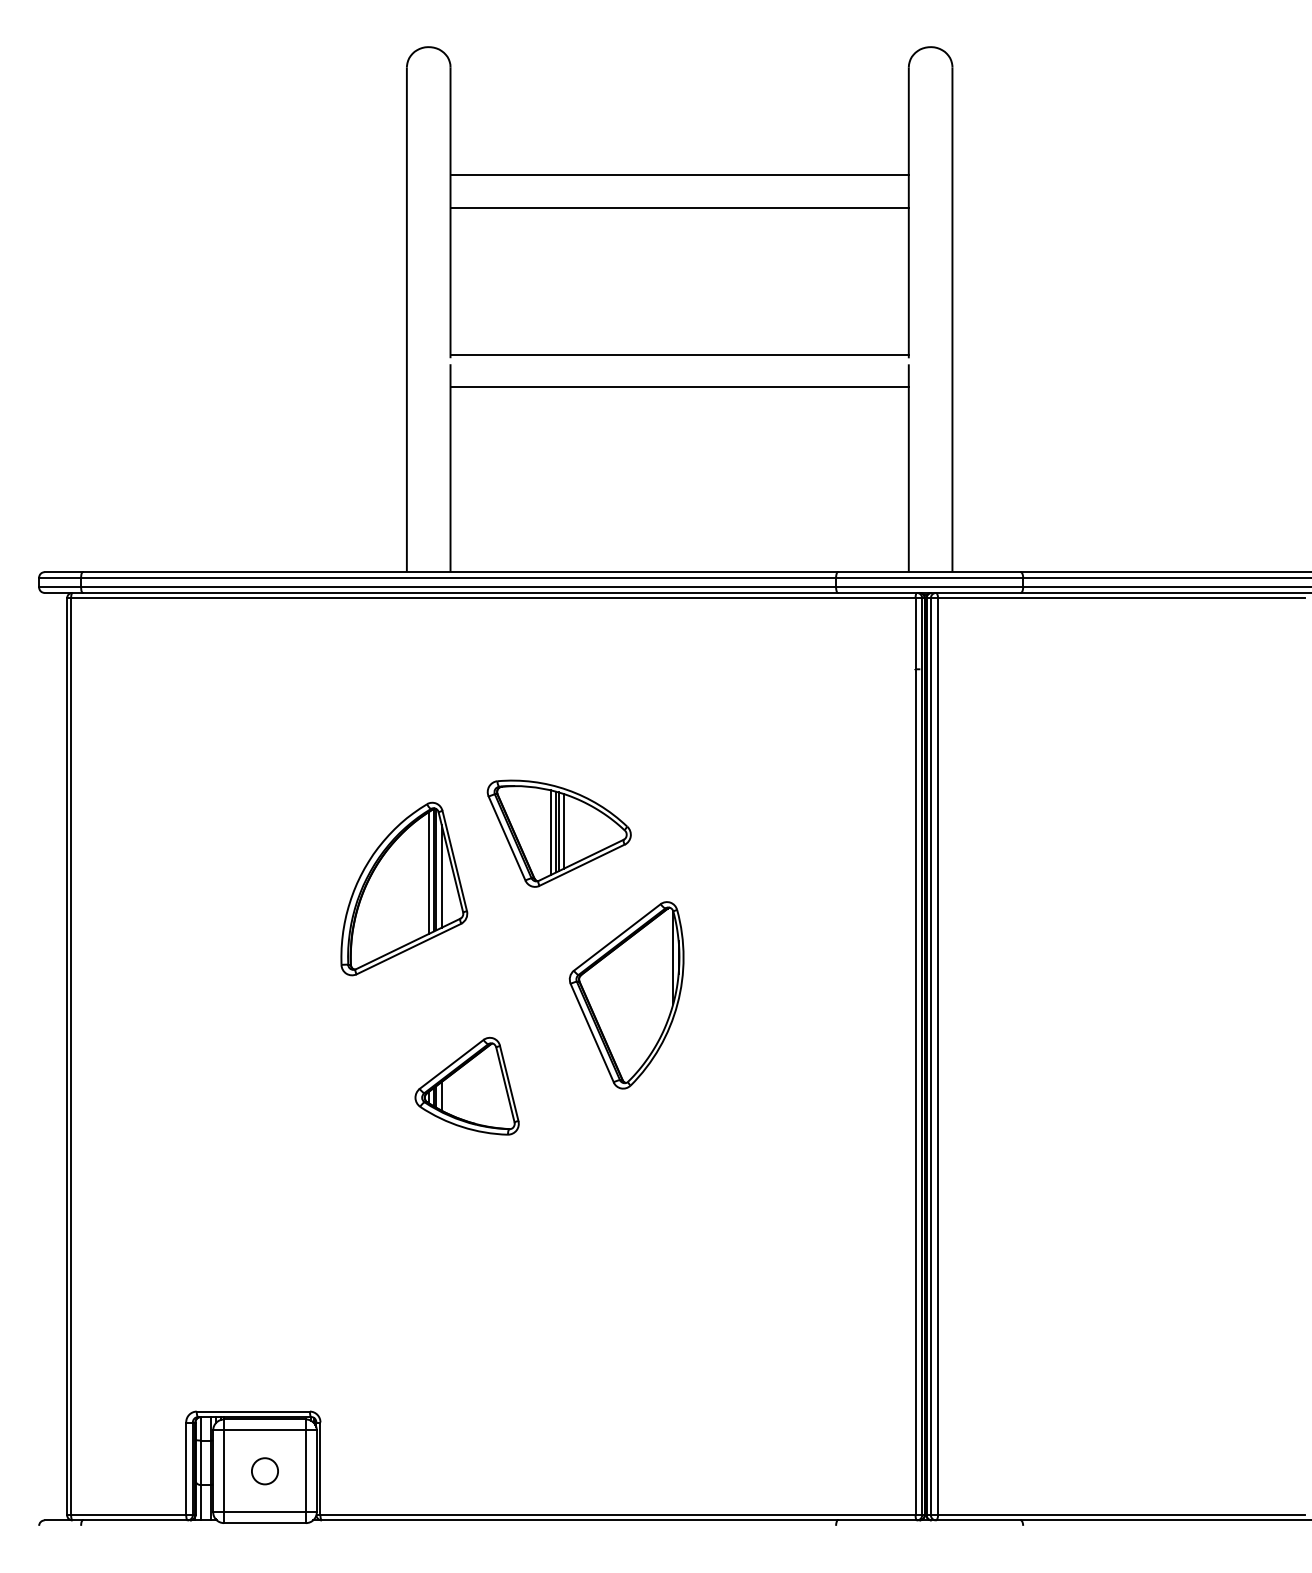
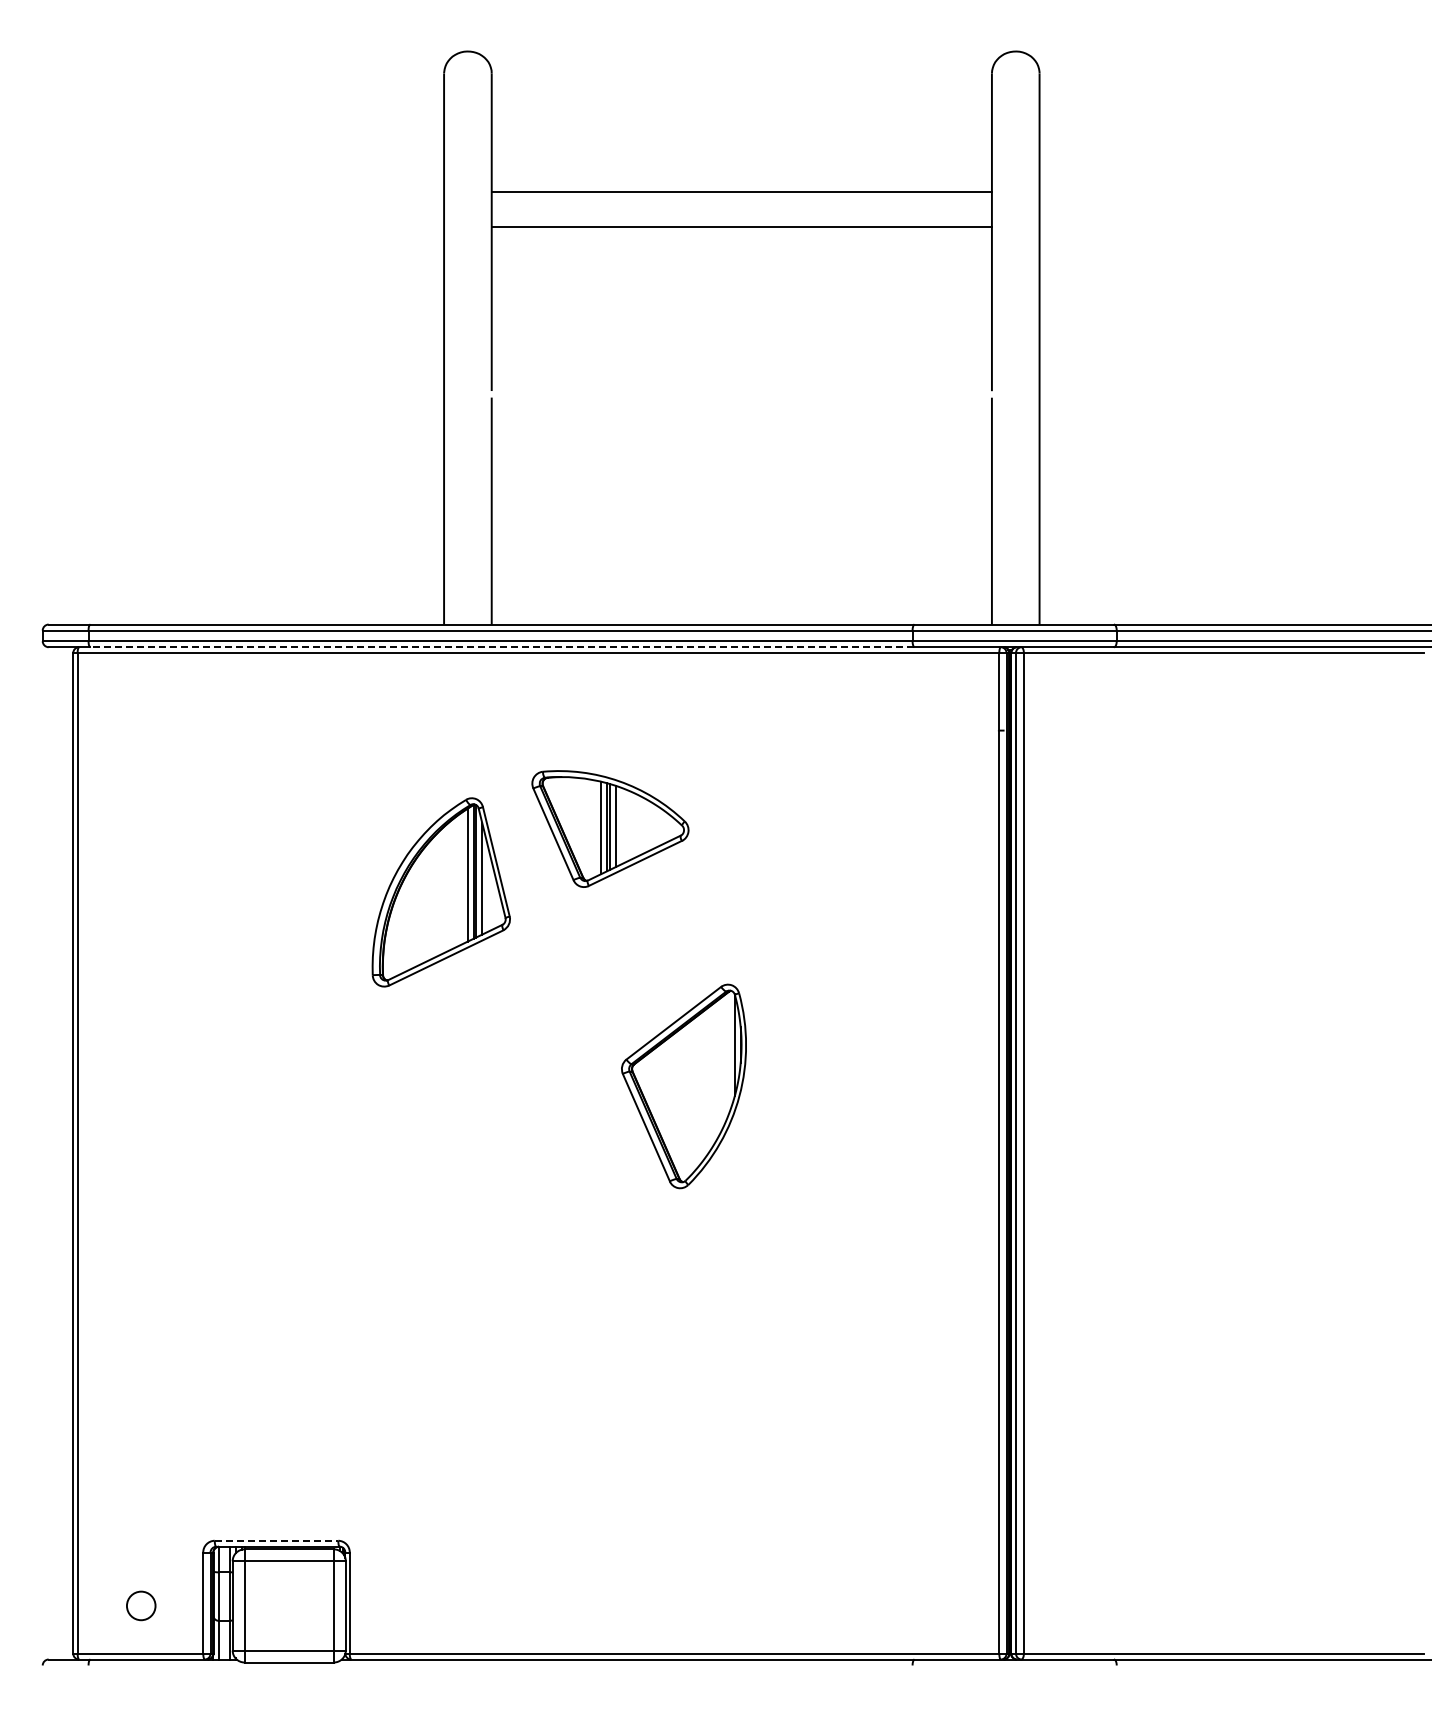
line: (679, 354) -> (741, 387), removed
line: (679, 387) -> (741, 422), removed
line: (459, 593) -> (501, 647), solid -> dashed
part: (559, 833) -> (610, 828), moved
part: (403, 889) -> (440, 892), moved
part: (466, 1086) -> (509, 1185), removed
line: (253, 1411) -> (276, 1540), solid -> dashed
circle: (265, 1470) -> (141, 1605), moved

